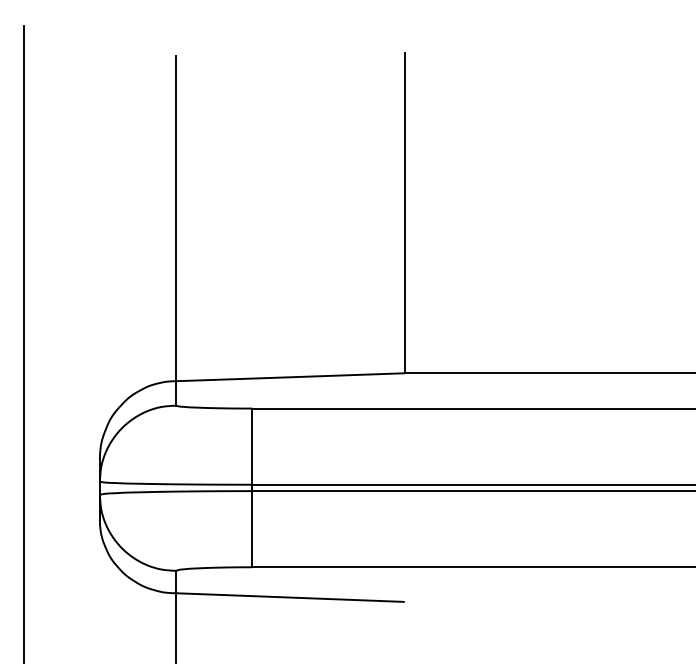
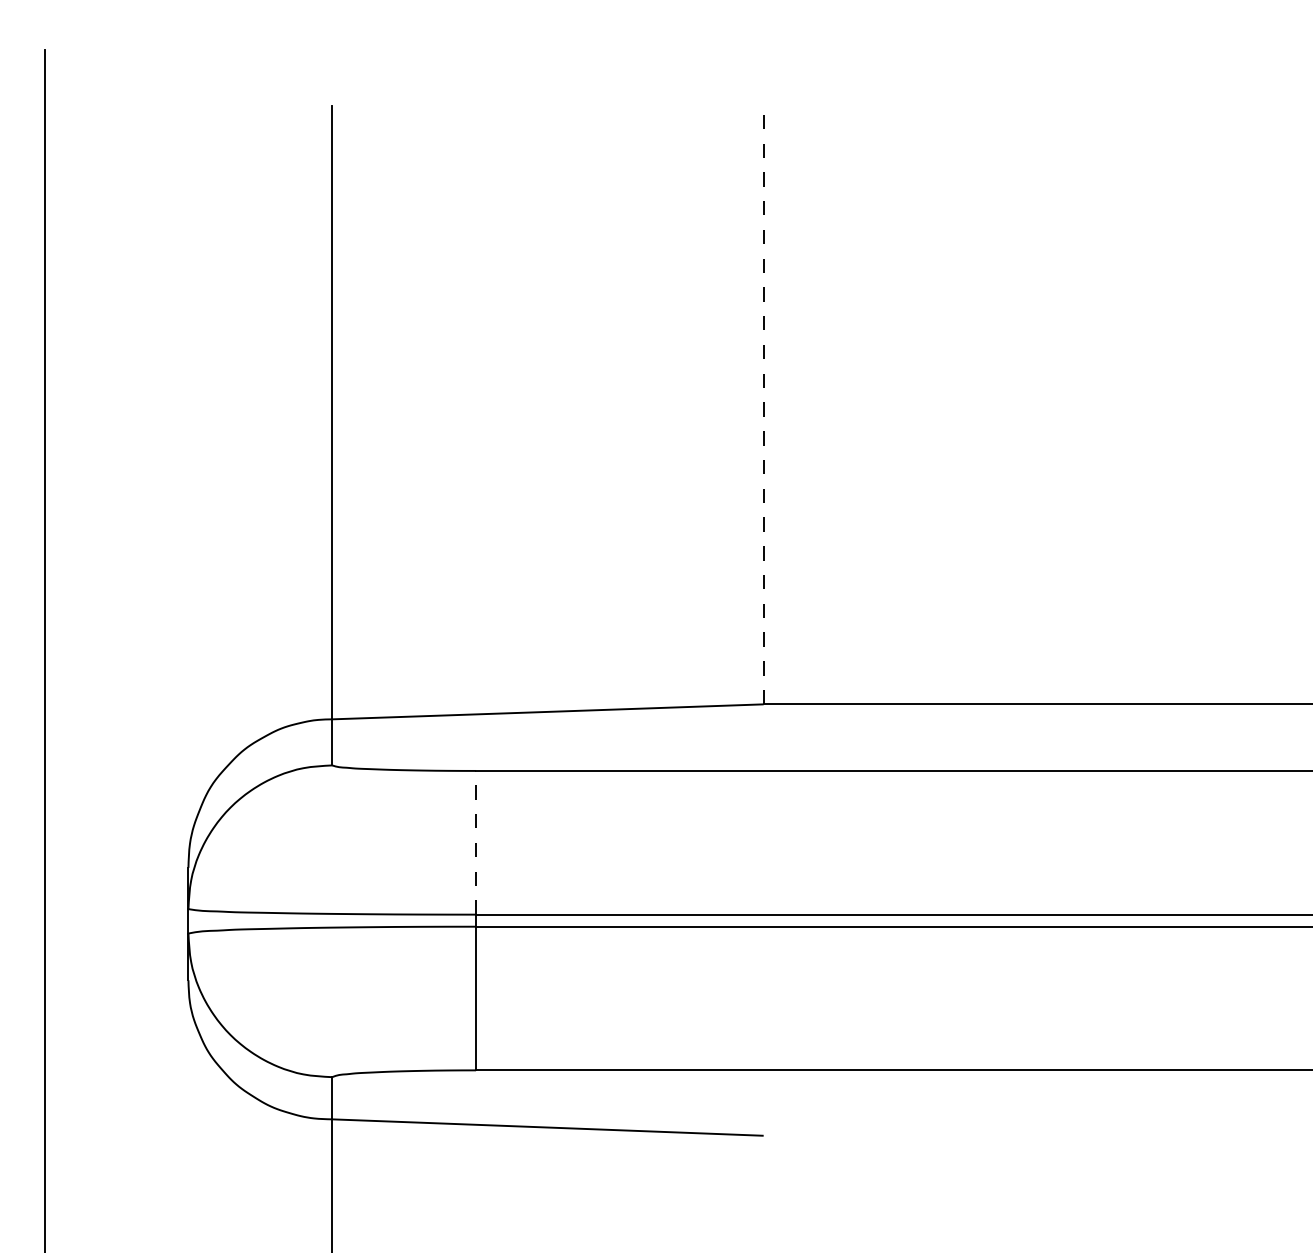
line: (404, 212) -> (763, 401), solid -> dashed
line: (252, 446) -> (476, 842), solid -> dashed

